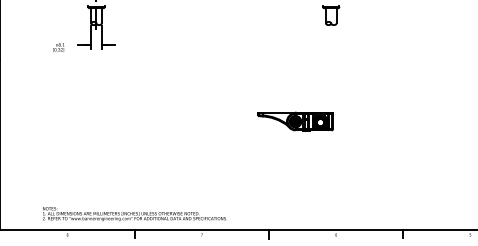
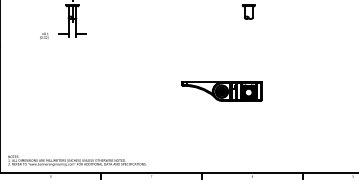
part: (295, 121) -> (221, 91), size x1.43
text: (134, 214) -> (77, 161), moved

